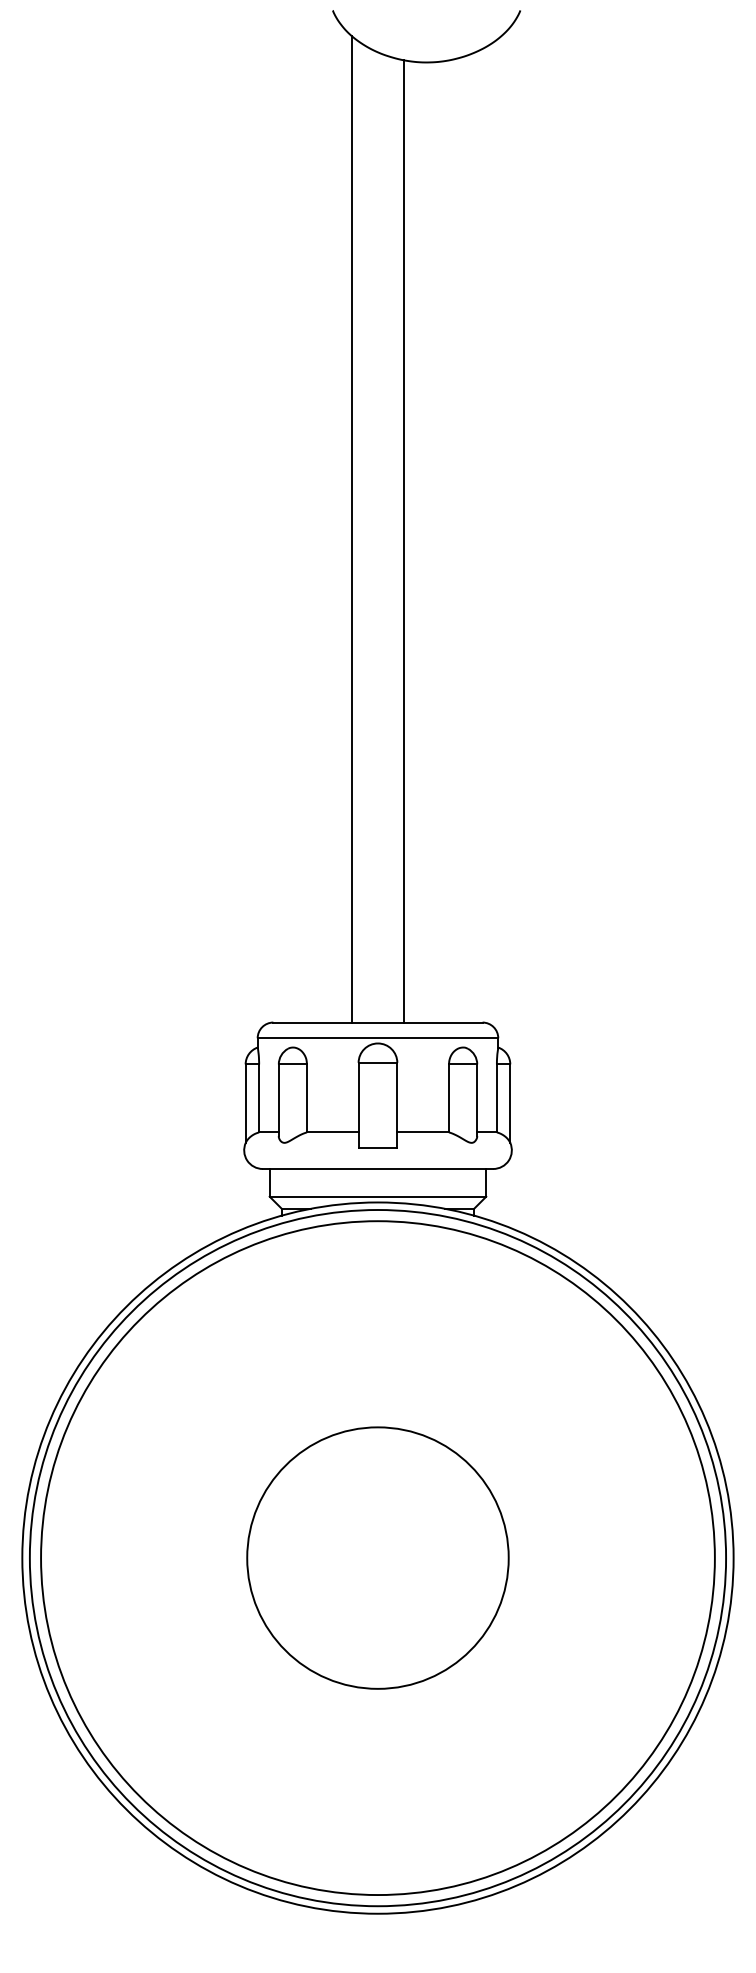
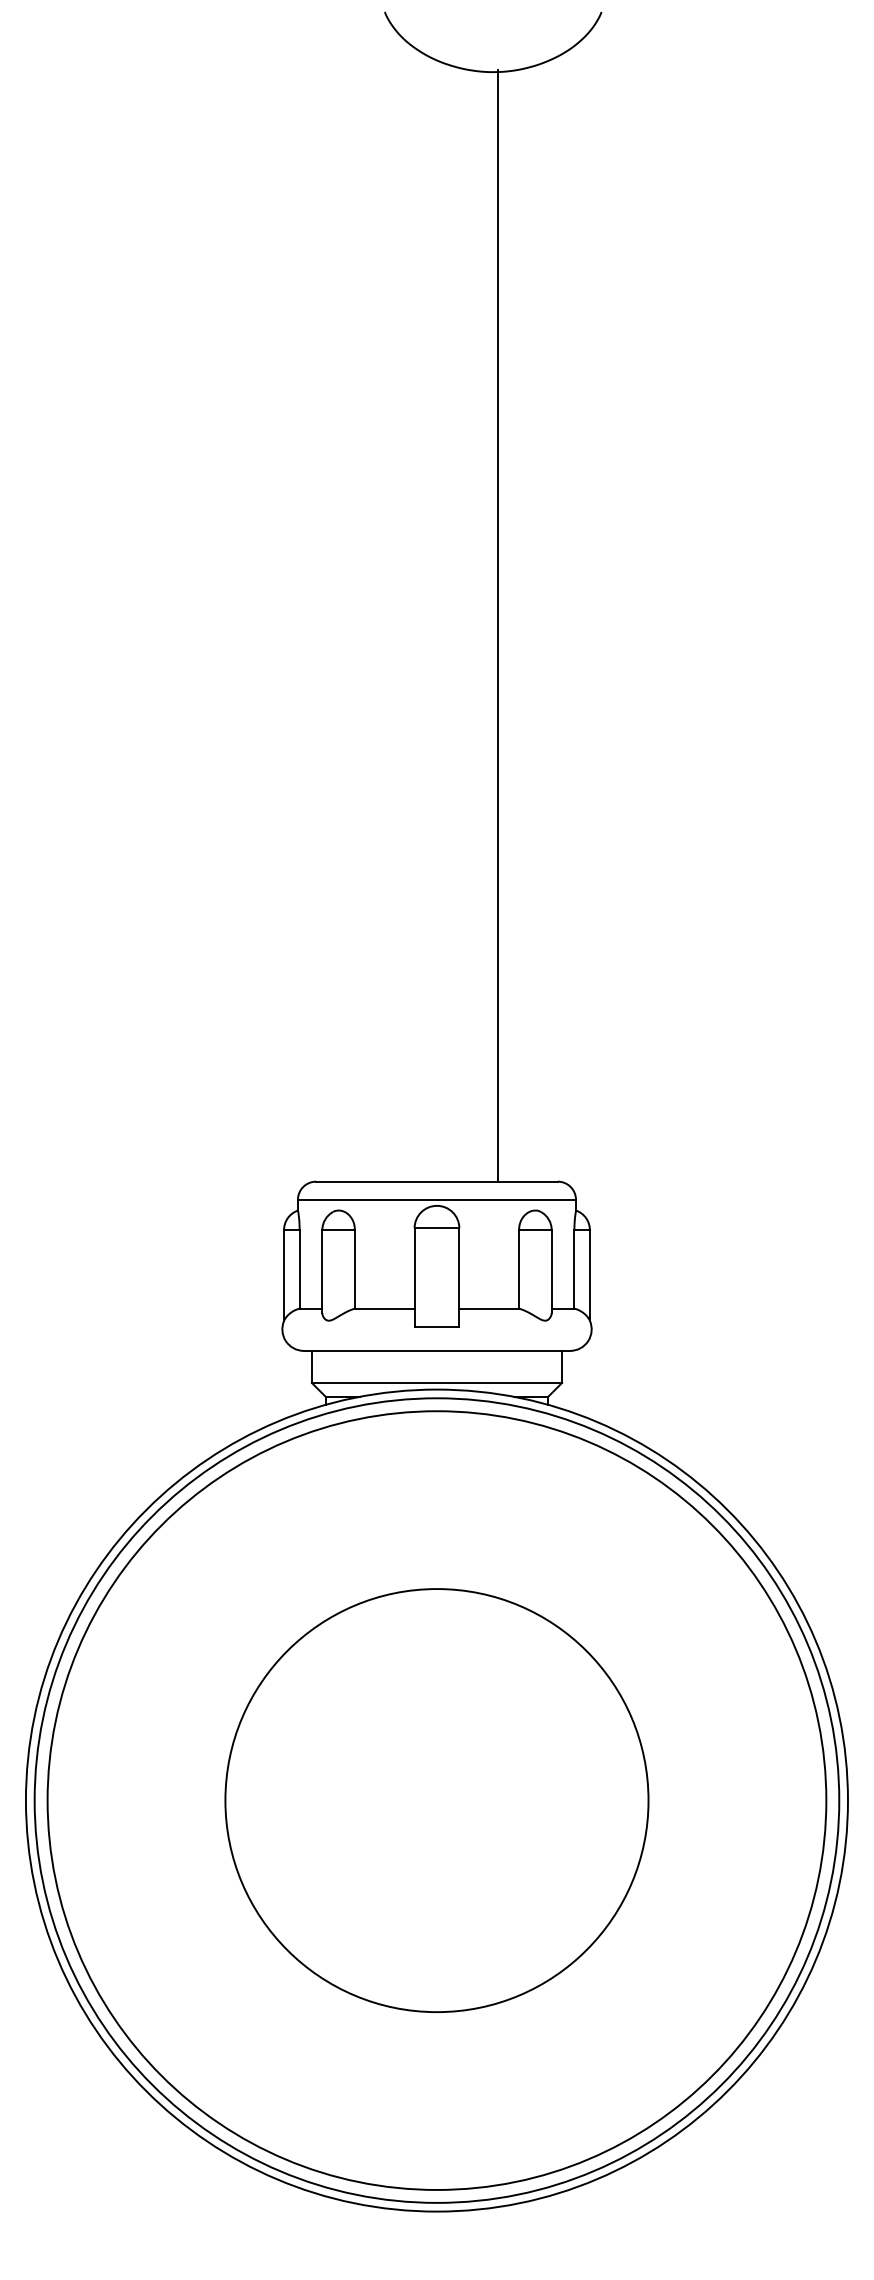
line: (351, 529) -> (406, 611), removed
line: (404, 541) -> (498, 625), moved
circle: (377, 1558) -> (436, 1800), size x1.4

